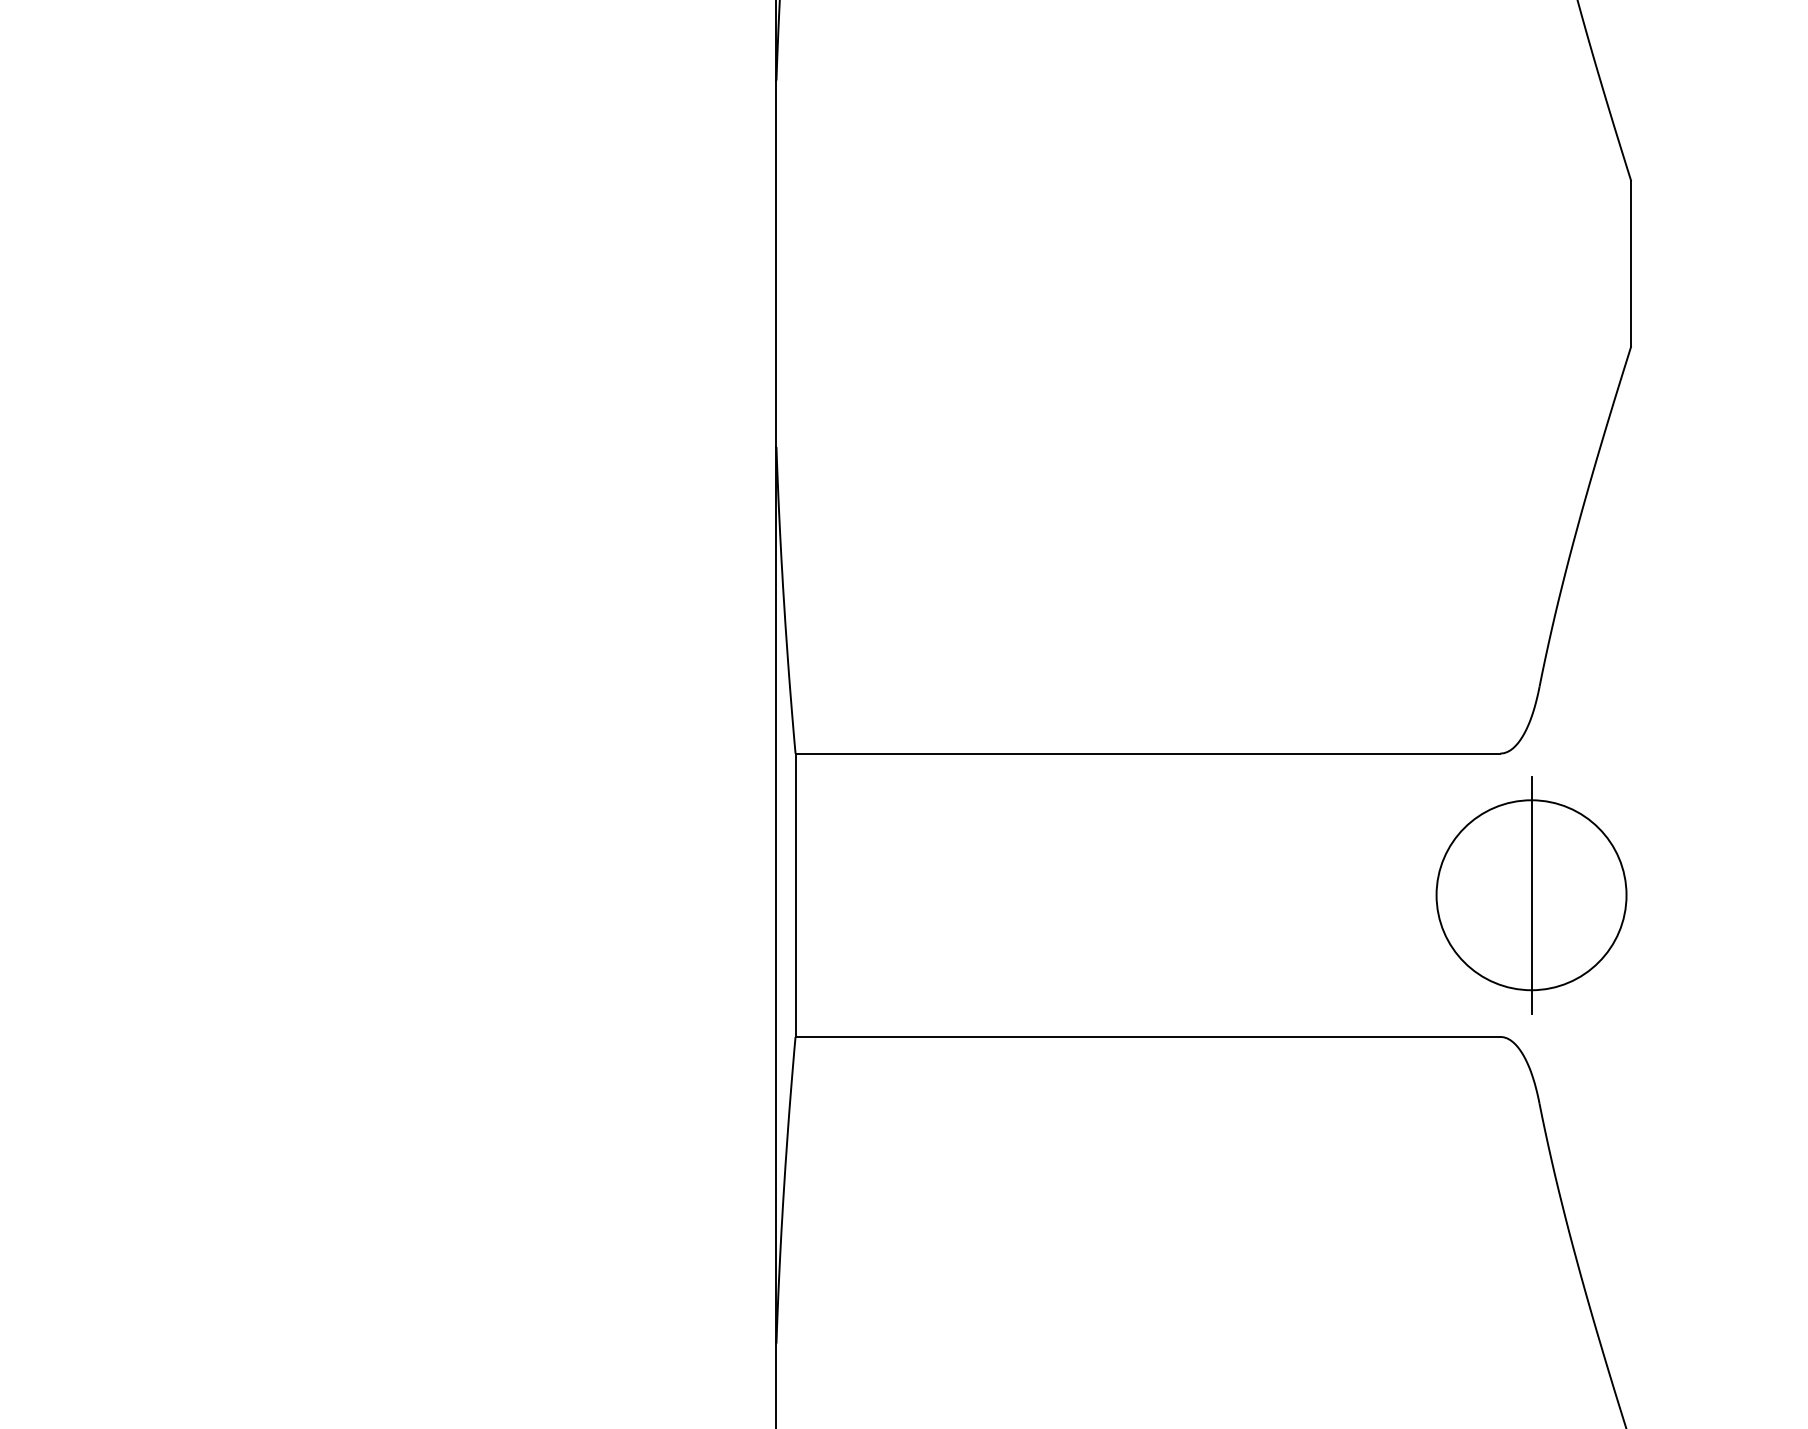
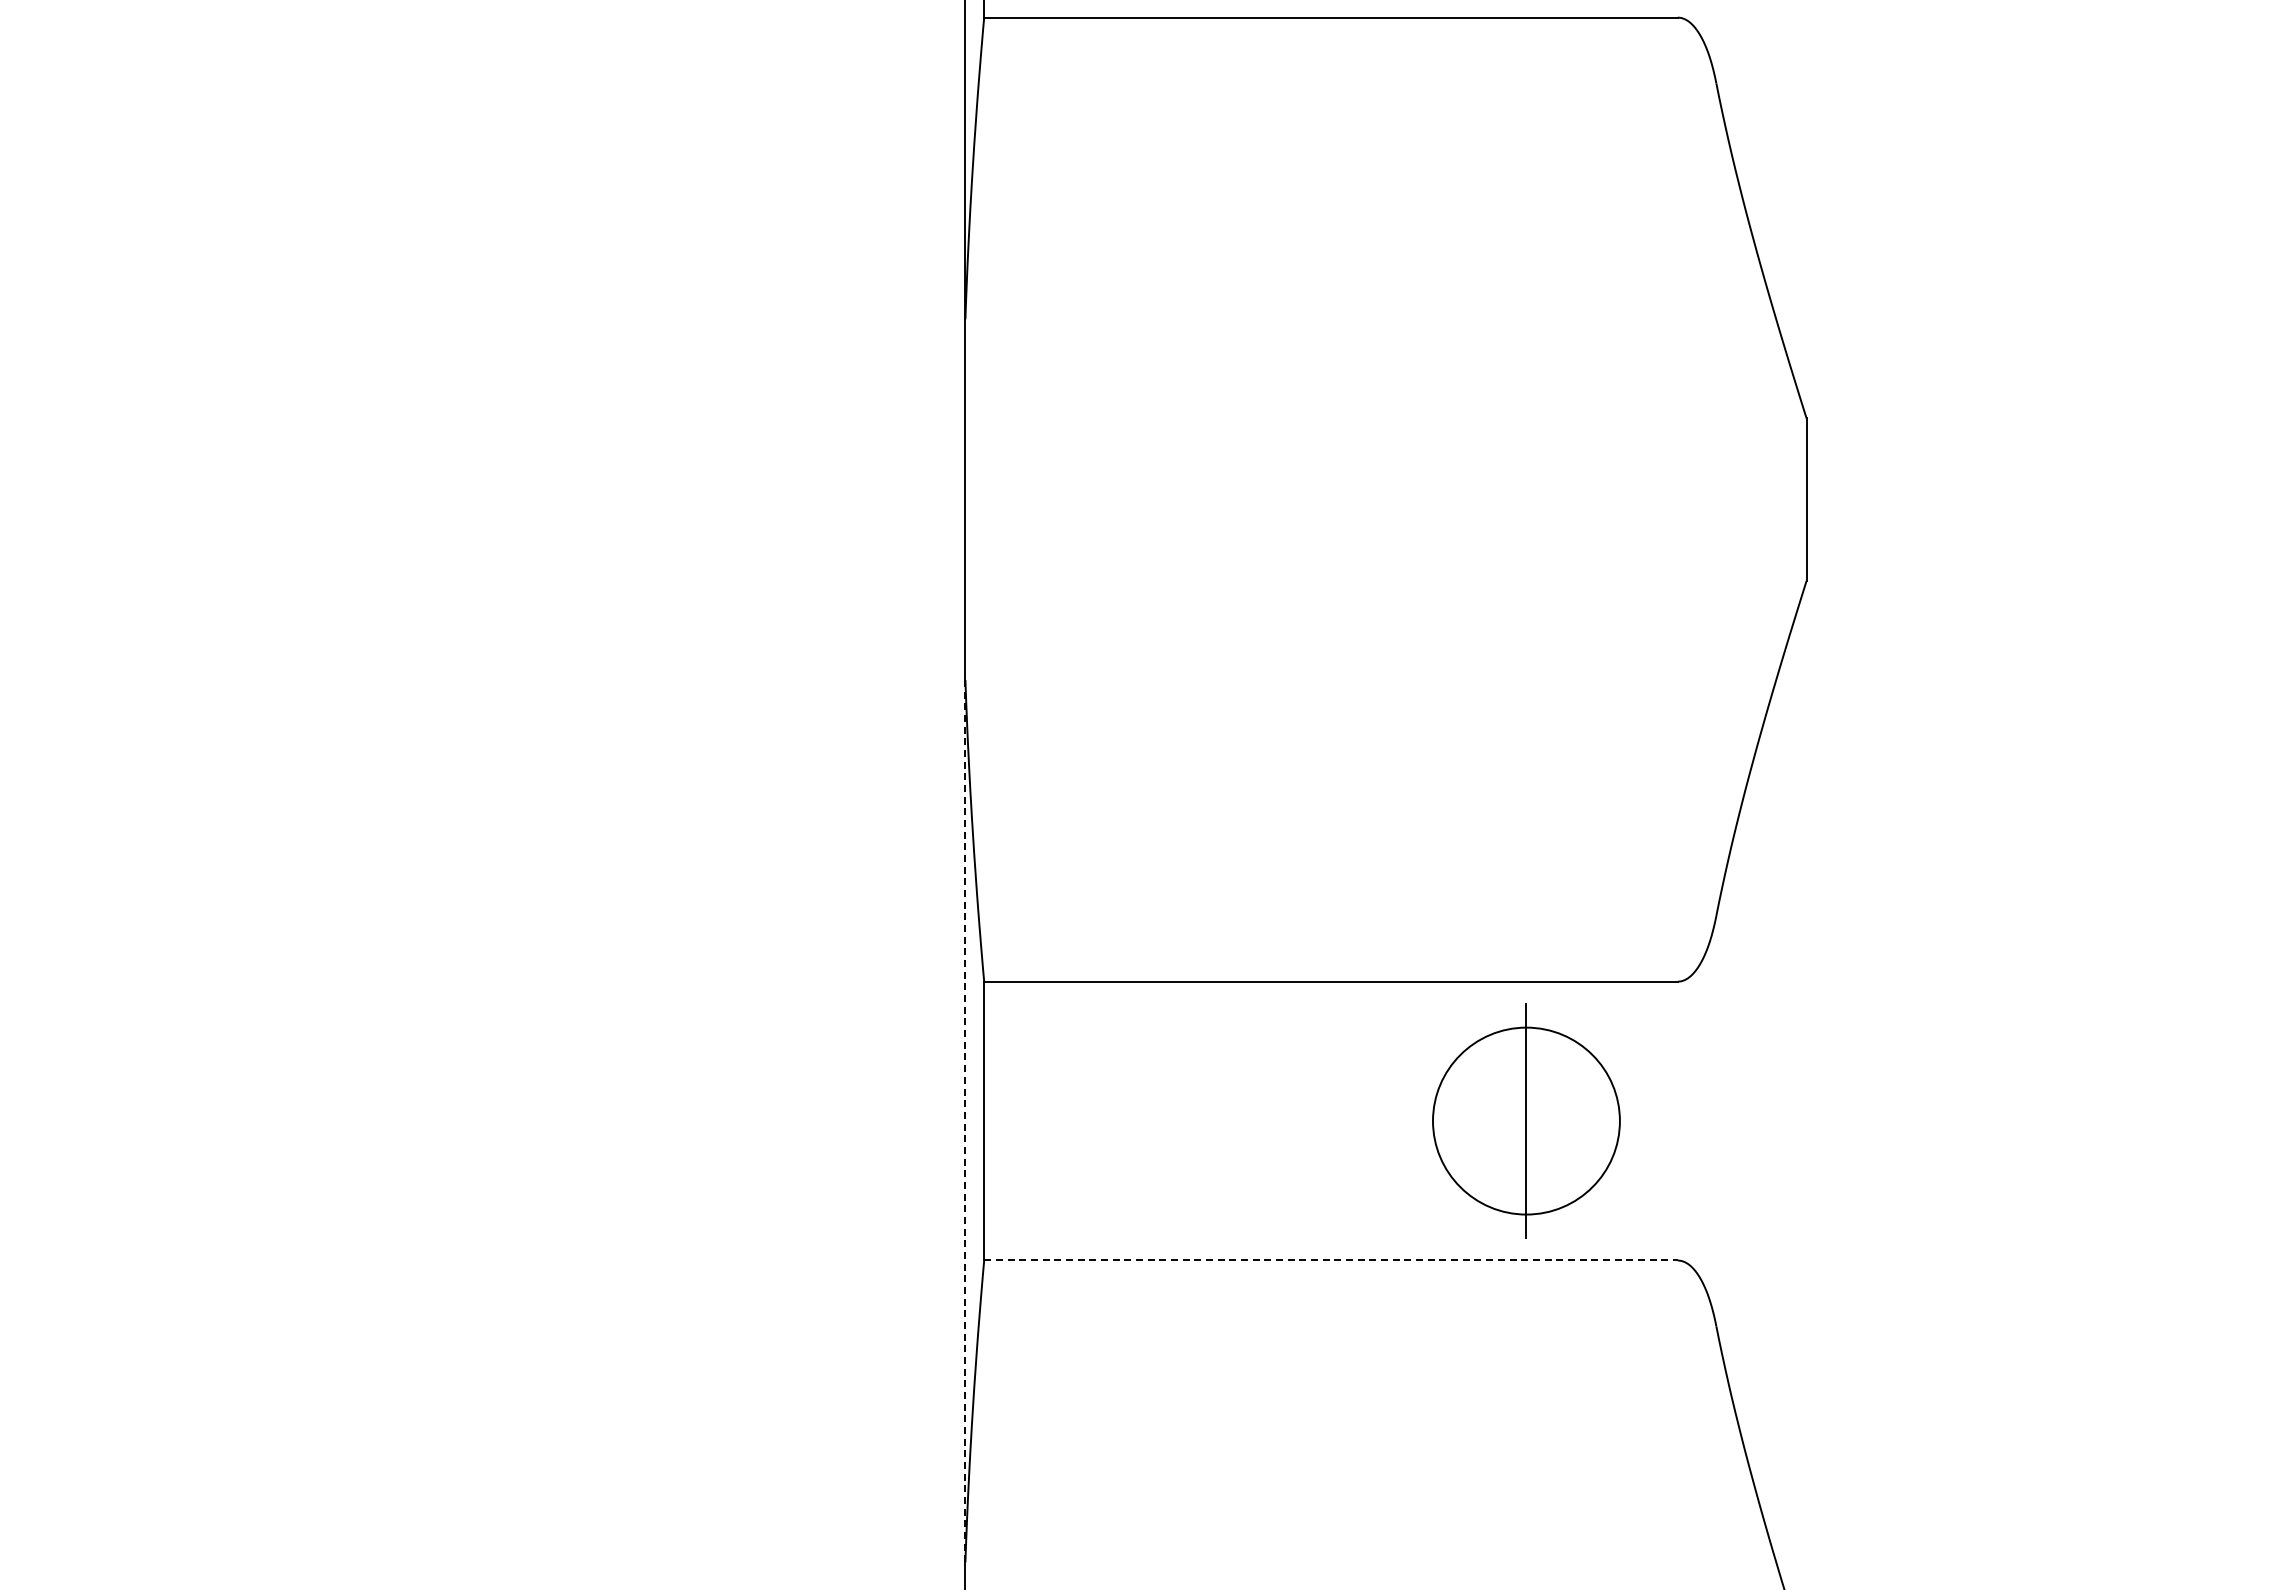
part: (1531, 894) -> (1526, 1120), moved
line: (776, 895) -> (965, 1121), solid -> dashed
line: (1147, 1036) -> (1330, 1260), solid -> dashed

